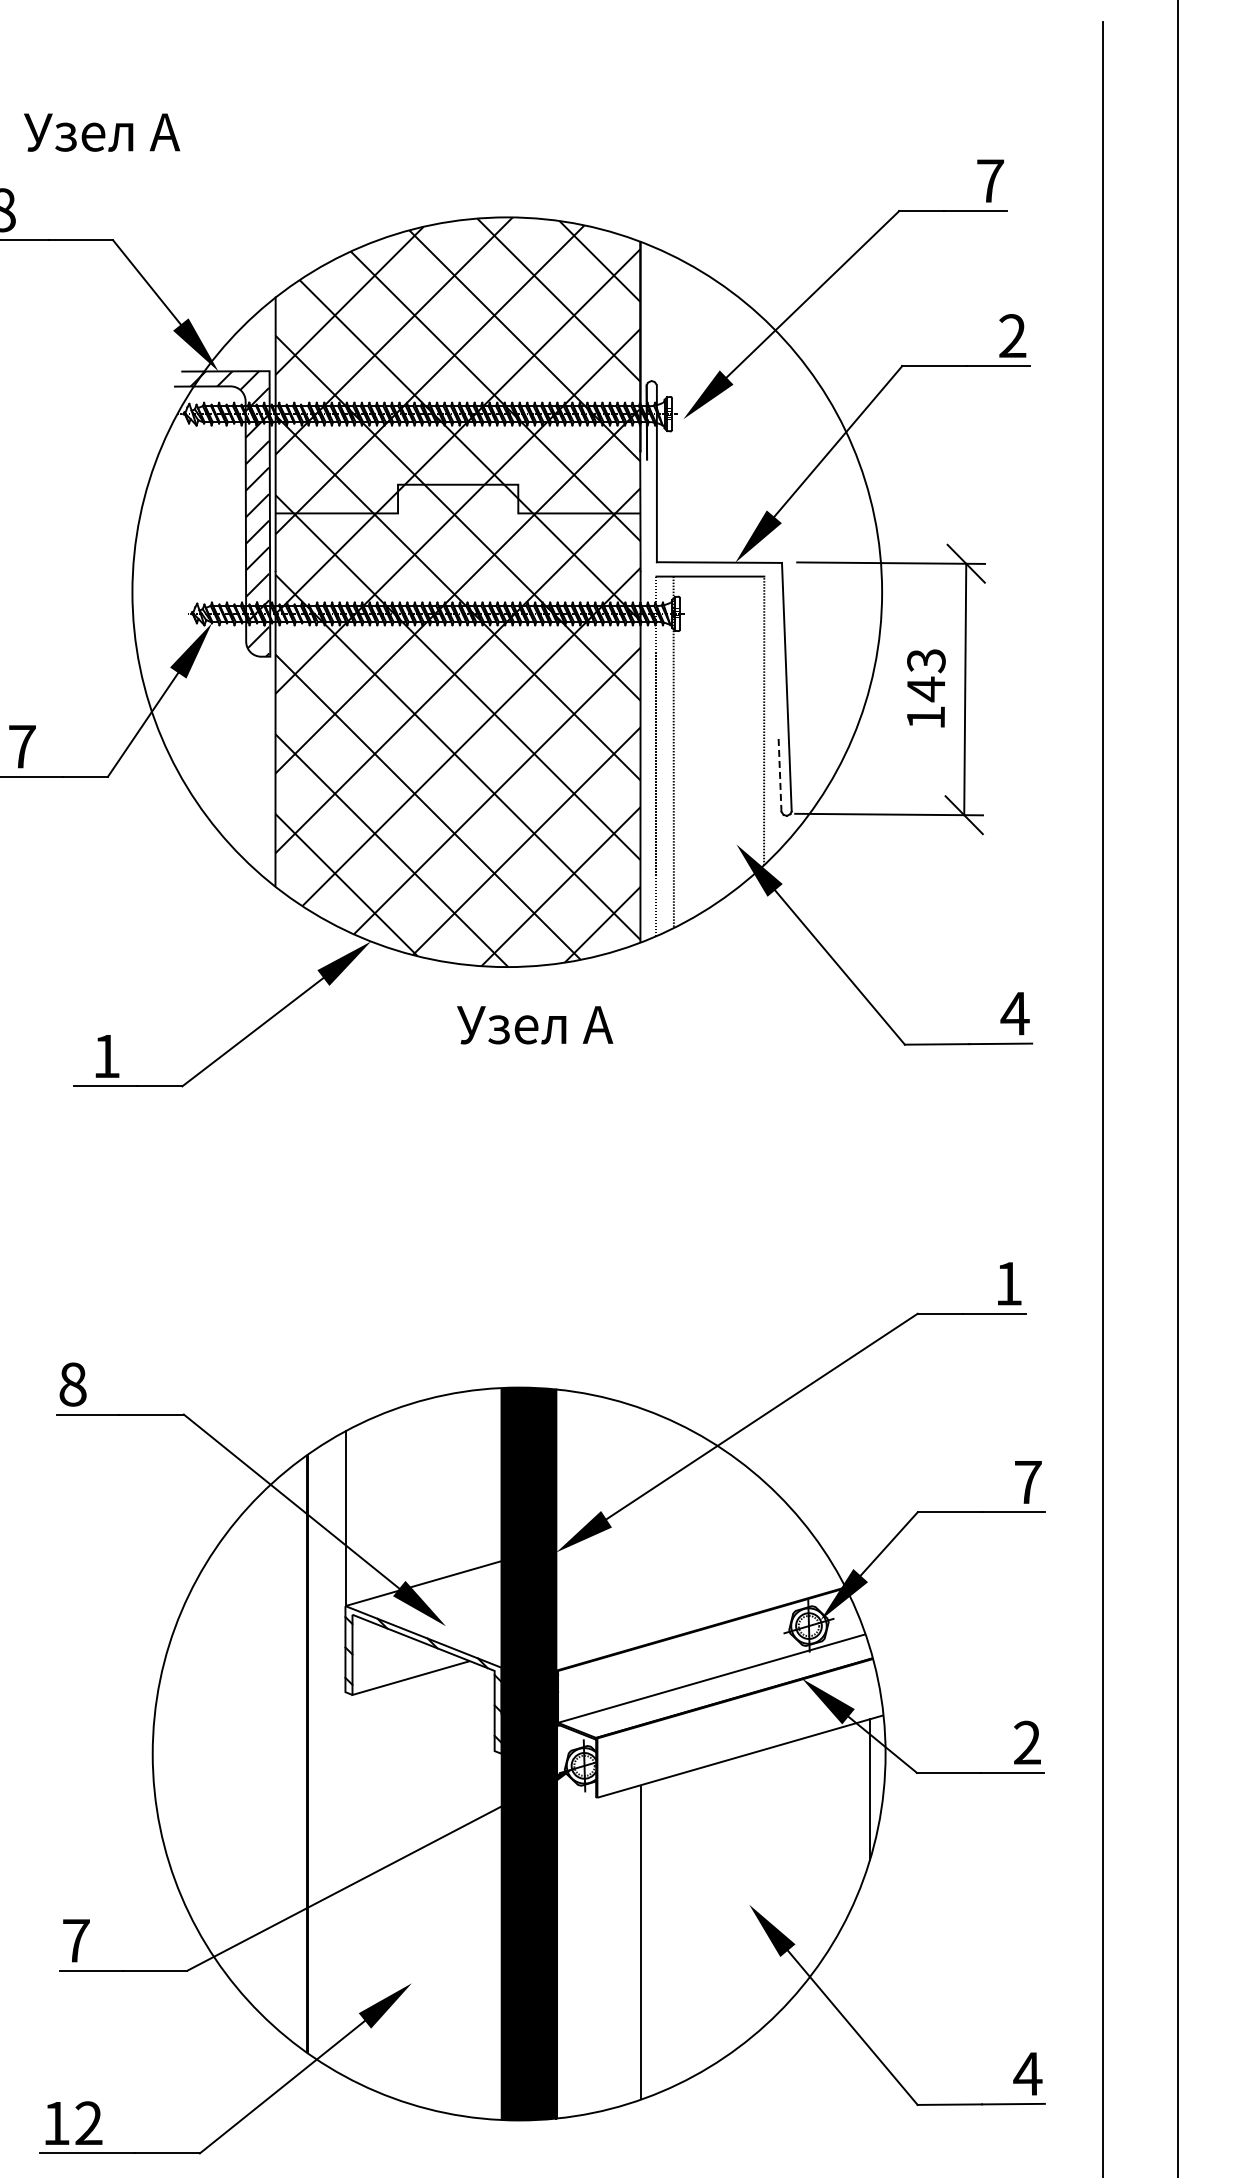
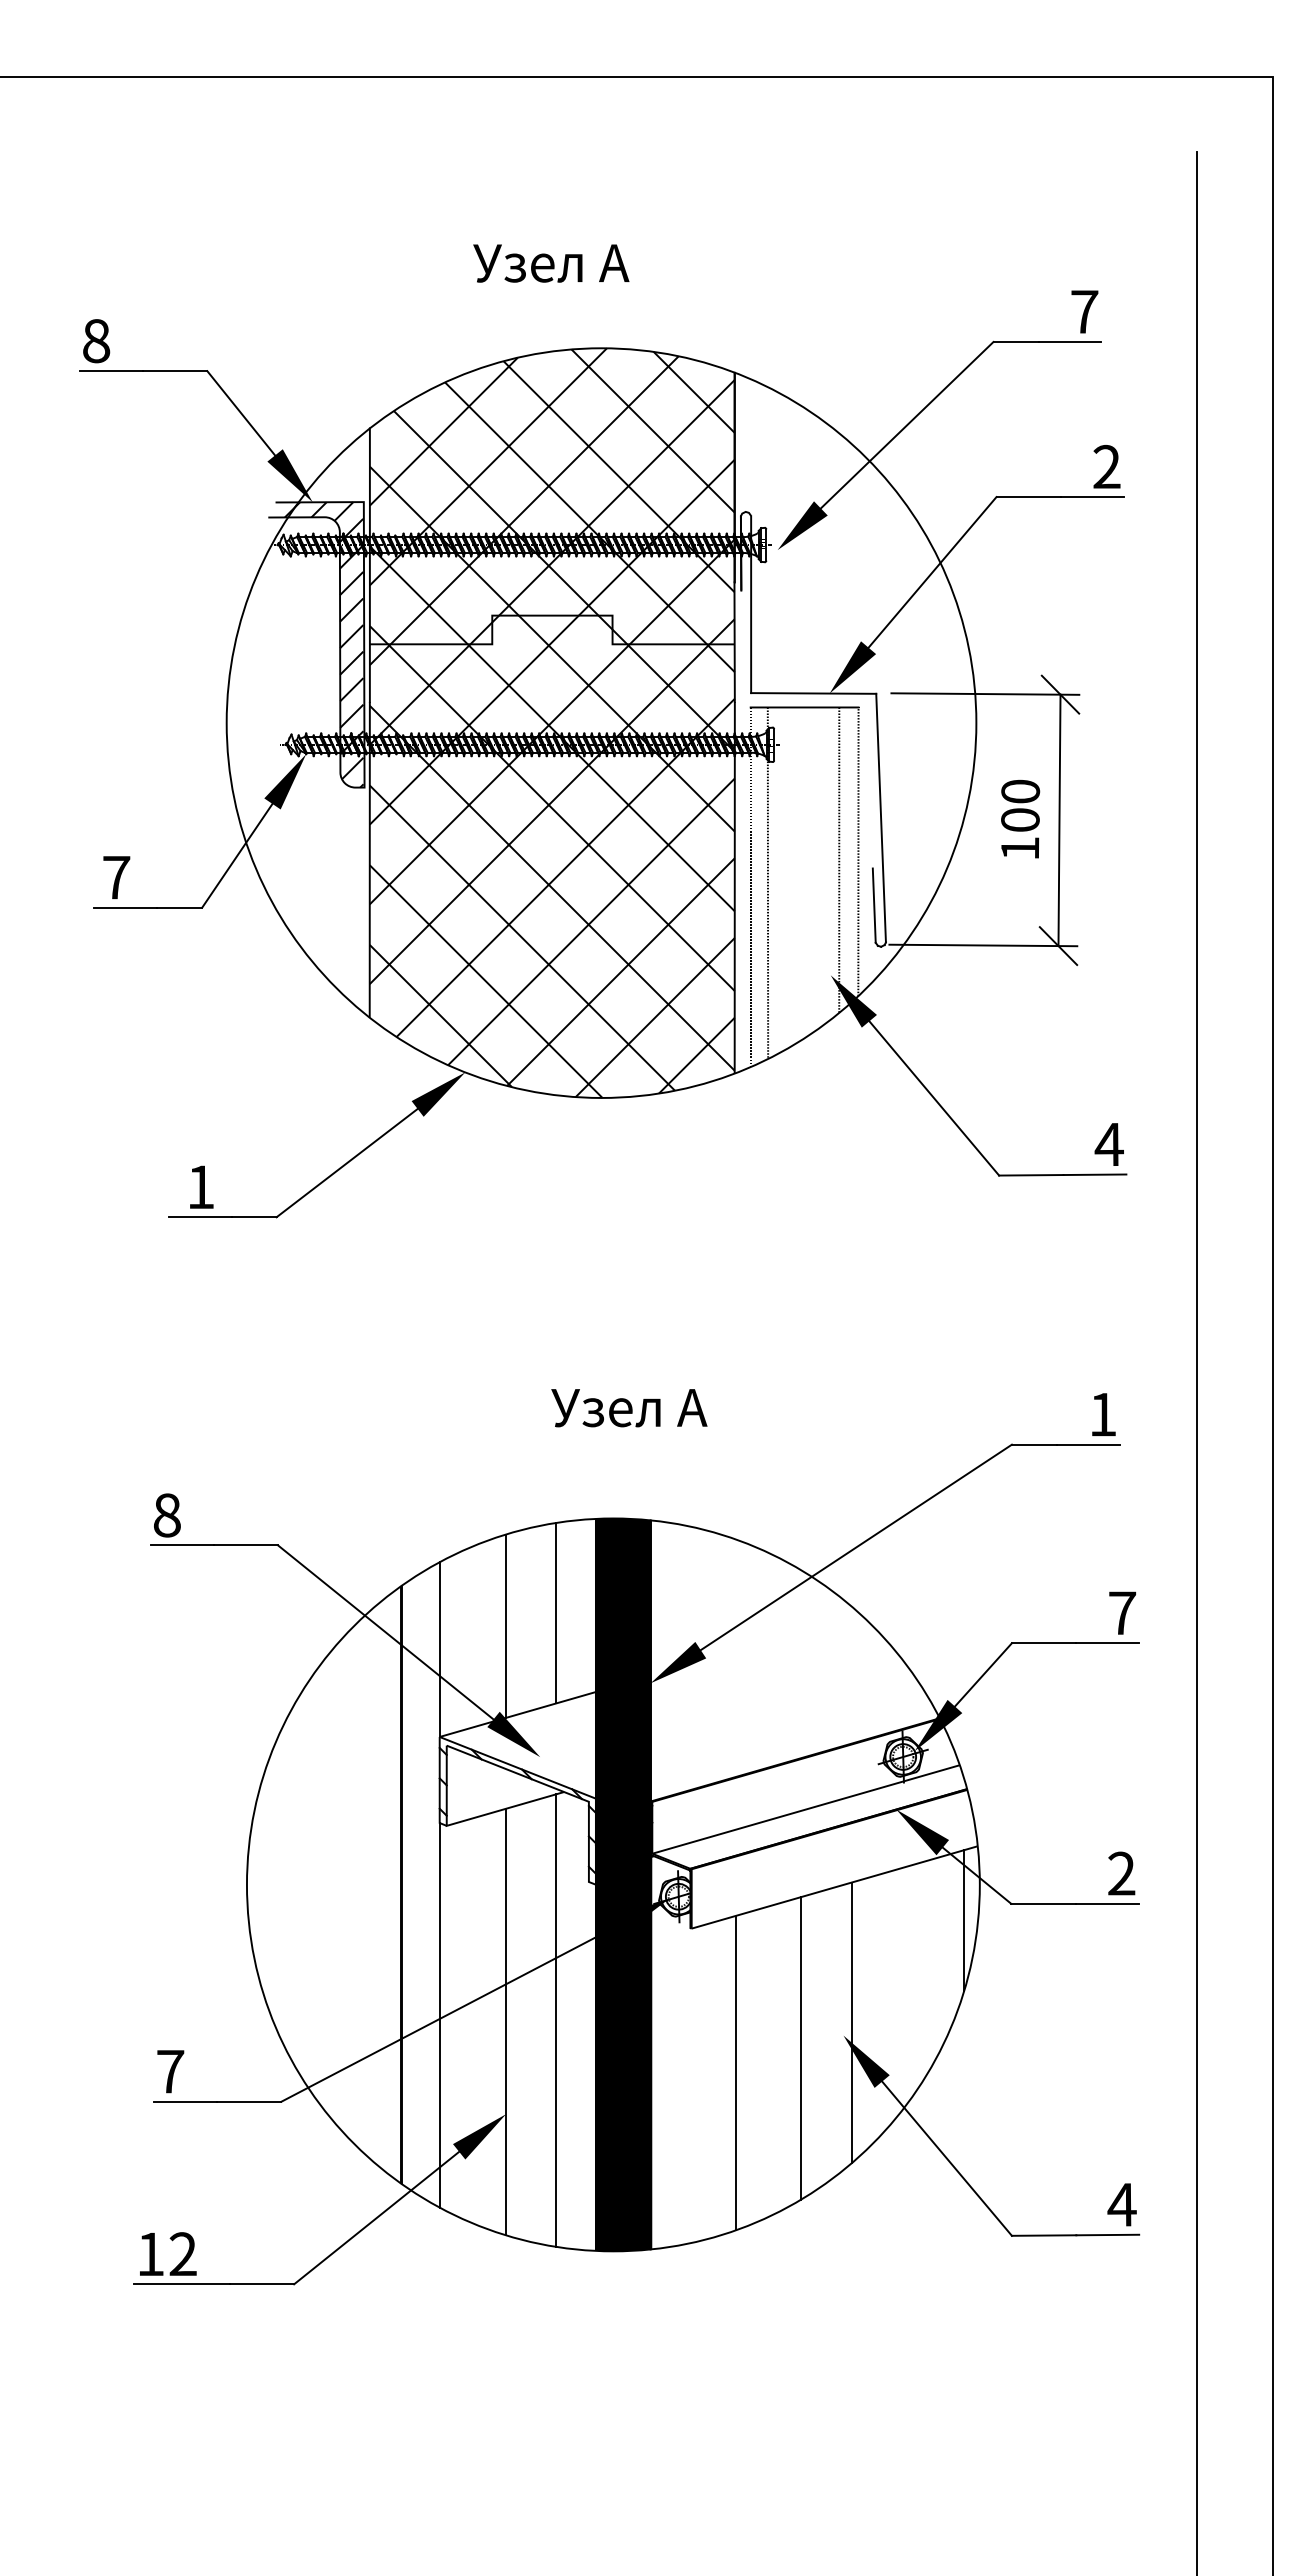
text: (102, 132) -> (551, 263), moved
text: (926, 675) -> (1020, 806), 143 -> 100
line: (745, 728) -> (839, 859), added
line: (780, 774) -> (874, 905), dashed -> solid
text: (535, 1025) -> (629, 1408), moved
line: (462, 1481) -> (556, 1612), added
line: (412, 1494) -> (506, 1625), added
line: (346, 1884) -> (440, 2015), added
line: (462, 1889) -> (556, 2020), added
line: (412, 1890) -> (506, 2021), added
line: (757, 1891) -> (851, 2022), added
line: (707, 1917) -> (801, 2048), added

